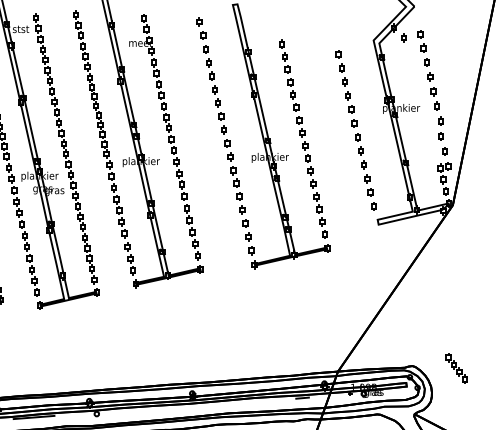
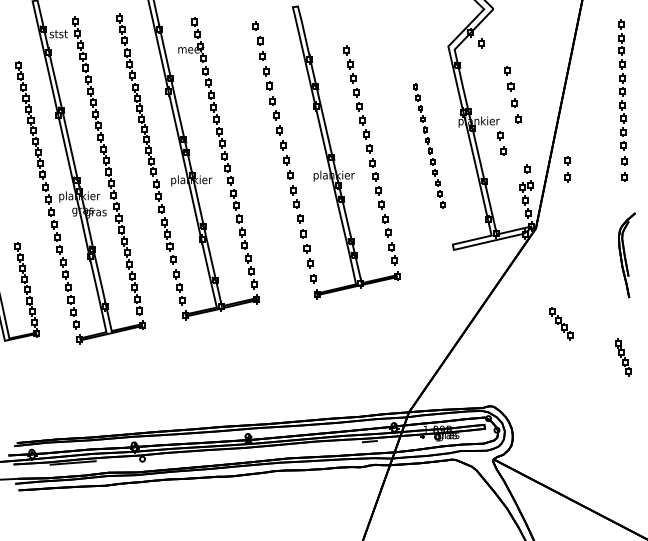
part: (421, 41) -> (501, 143), moved
part: (440, 129) -> (567, 169), moved
part: (355, 130) -> (428, 145), size x0.7
part: (457, 368) -> (561, 323), moved

